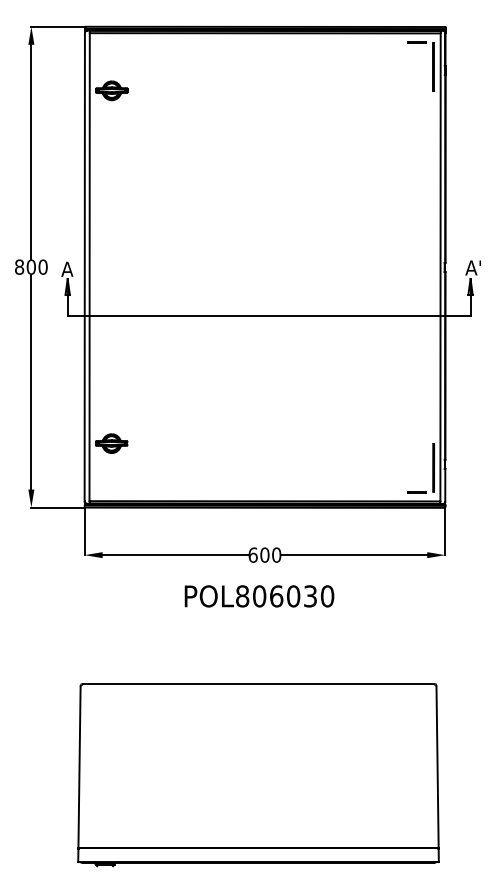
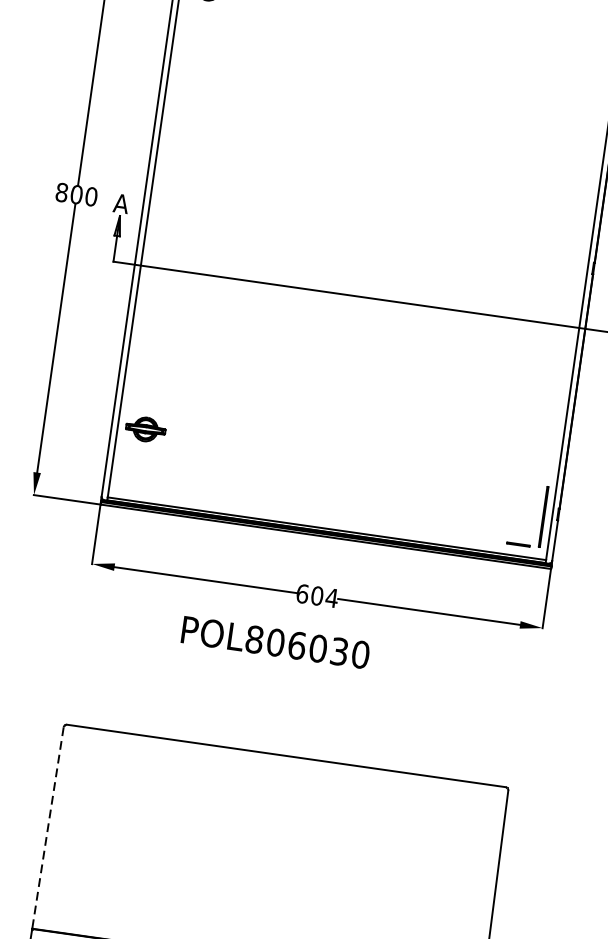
text: (276, 554) -> (331, 597), 600 -> 604
text: (259, 596) -> (275, 642), moved
line: (79, 767) -> (47, 828), solid -> dashed

